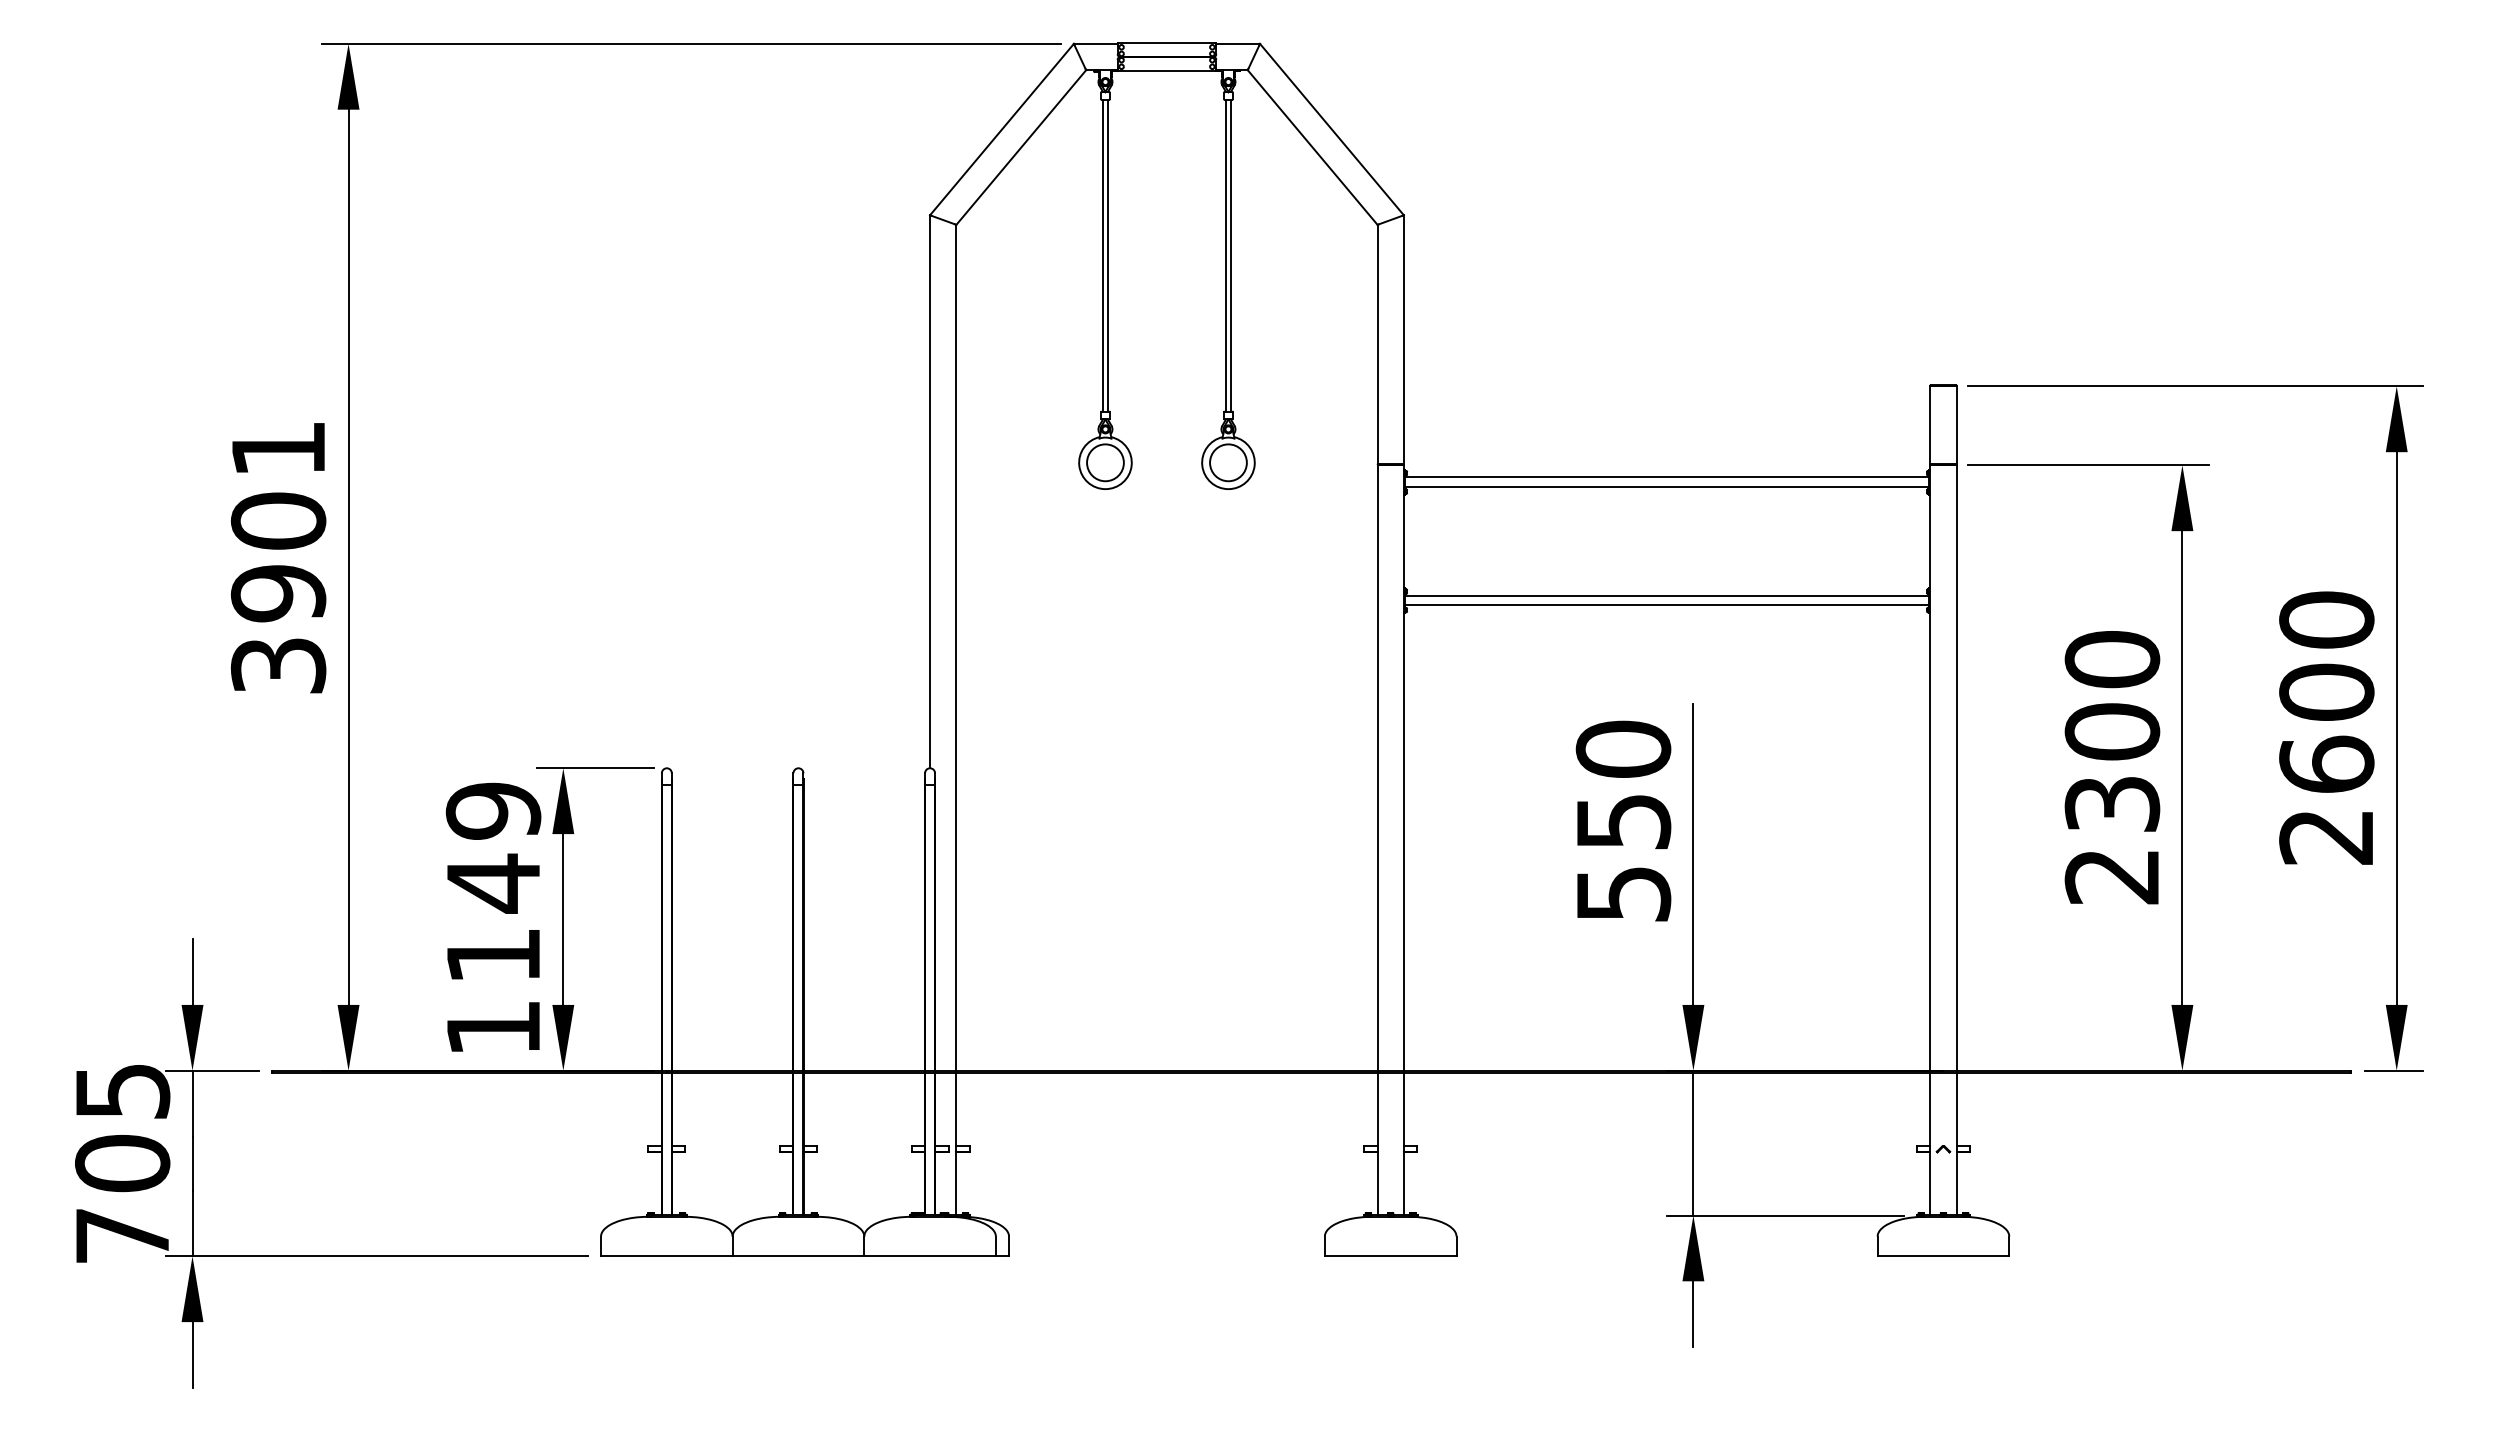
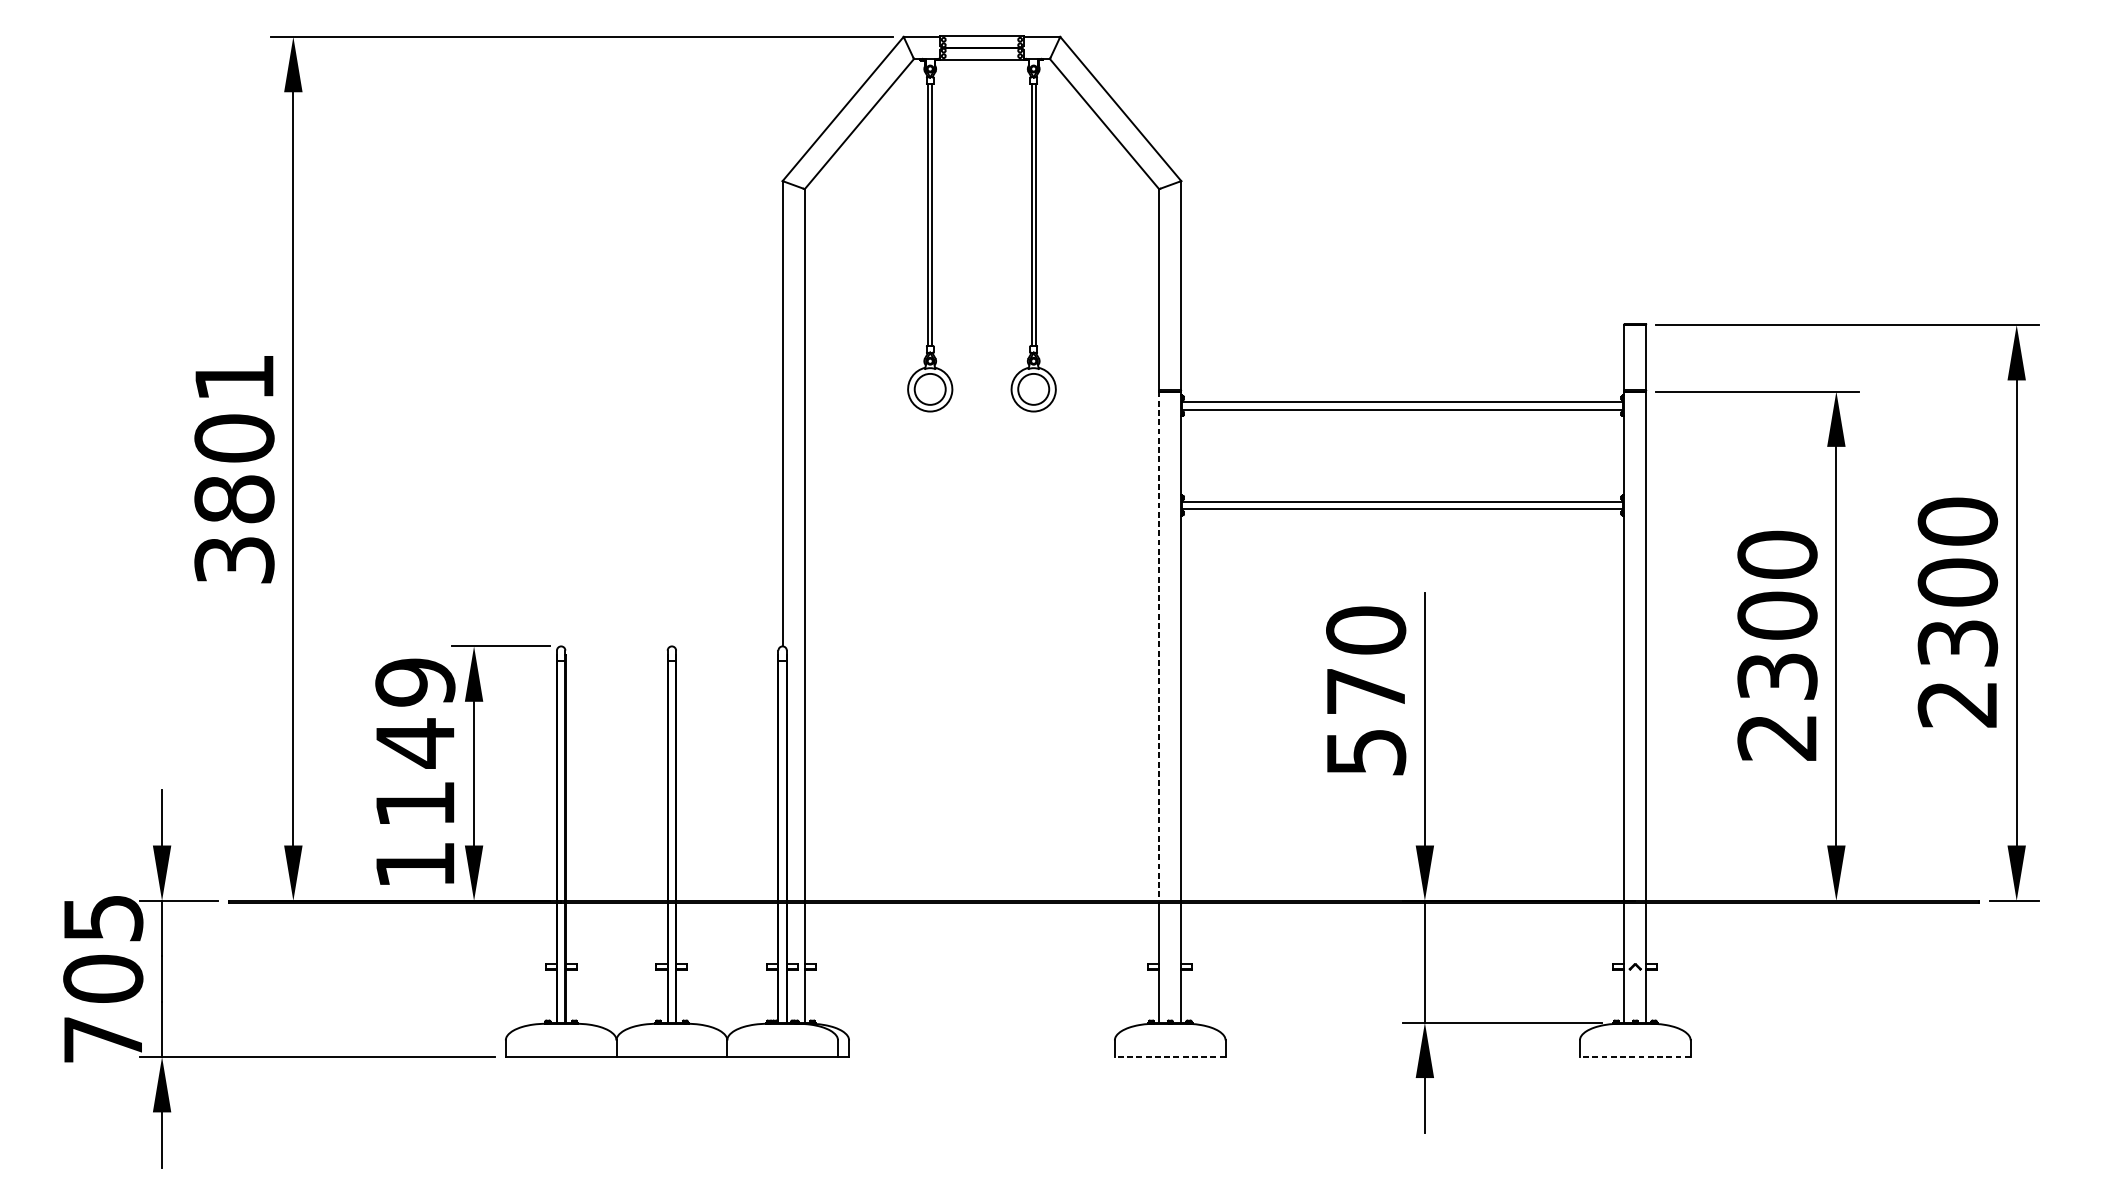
text: (278, 593) -> (234, 499), 3901 -> 3801
text: (2326, 763) -> (1957, 642), 2600 -> 2300
line: (1377, 768) -> (1159, 646), solid -> dashed
text: (1624, 822) -> (1366, 692), 550 -> 570
line: (1390, 1256) -> (1170, 1057), solid -> dashed
line: (1943, 1256) -> (1635, 1057), solid -> dashed

